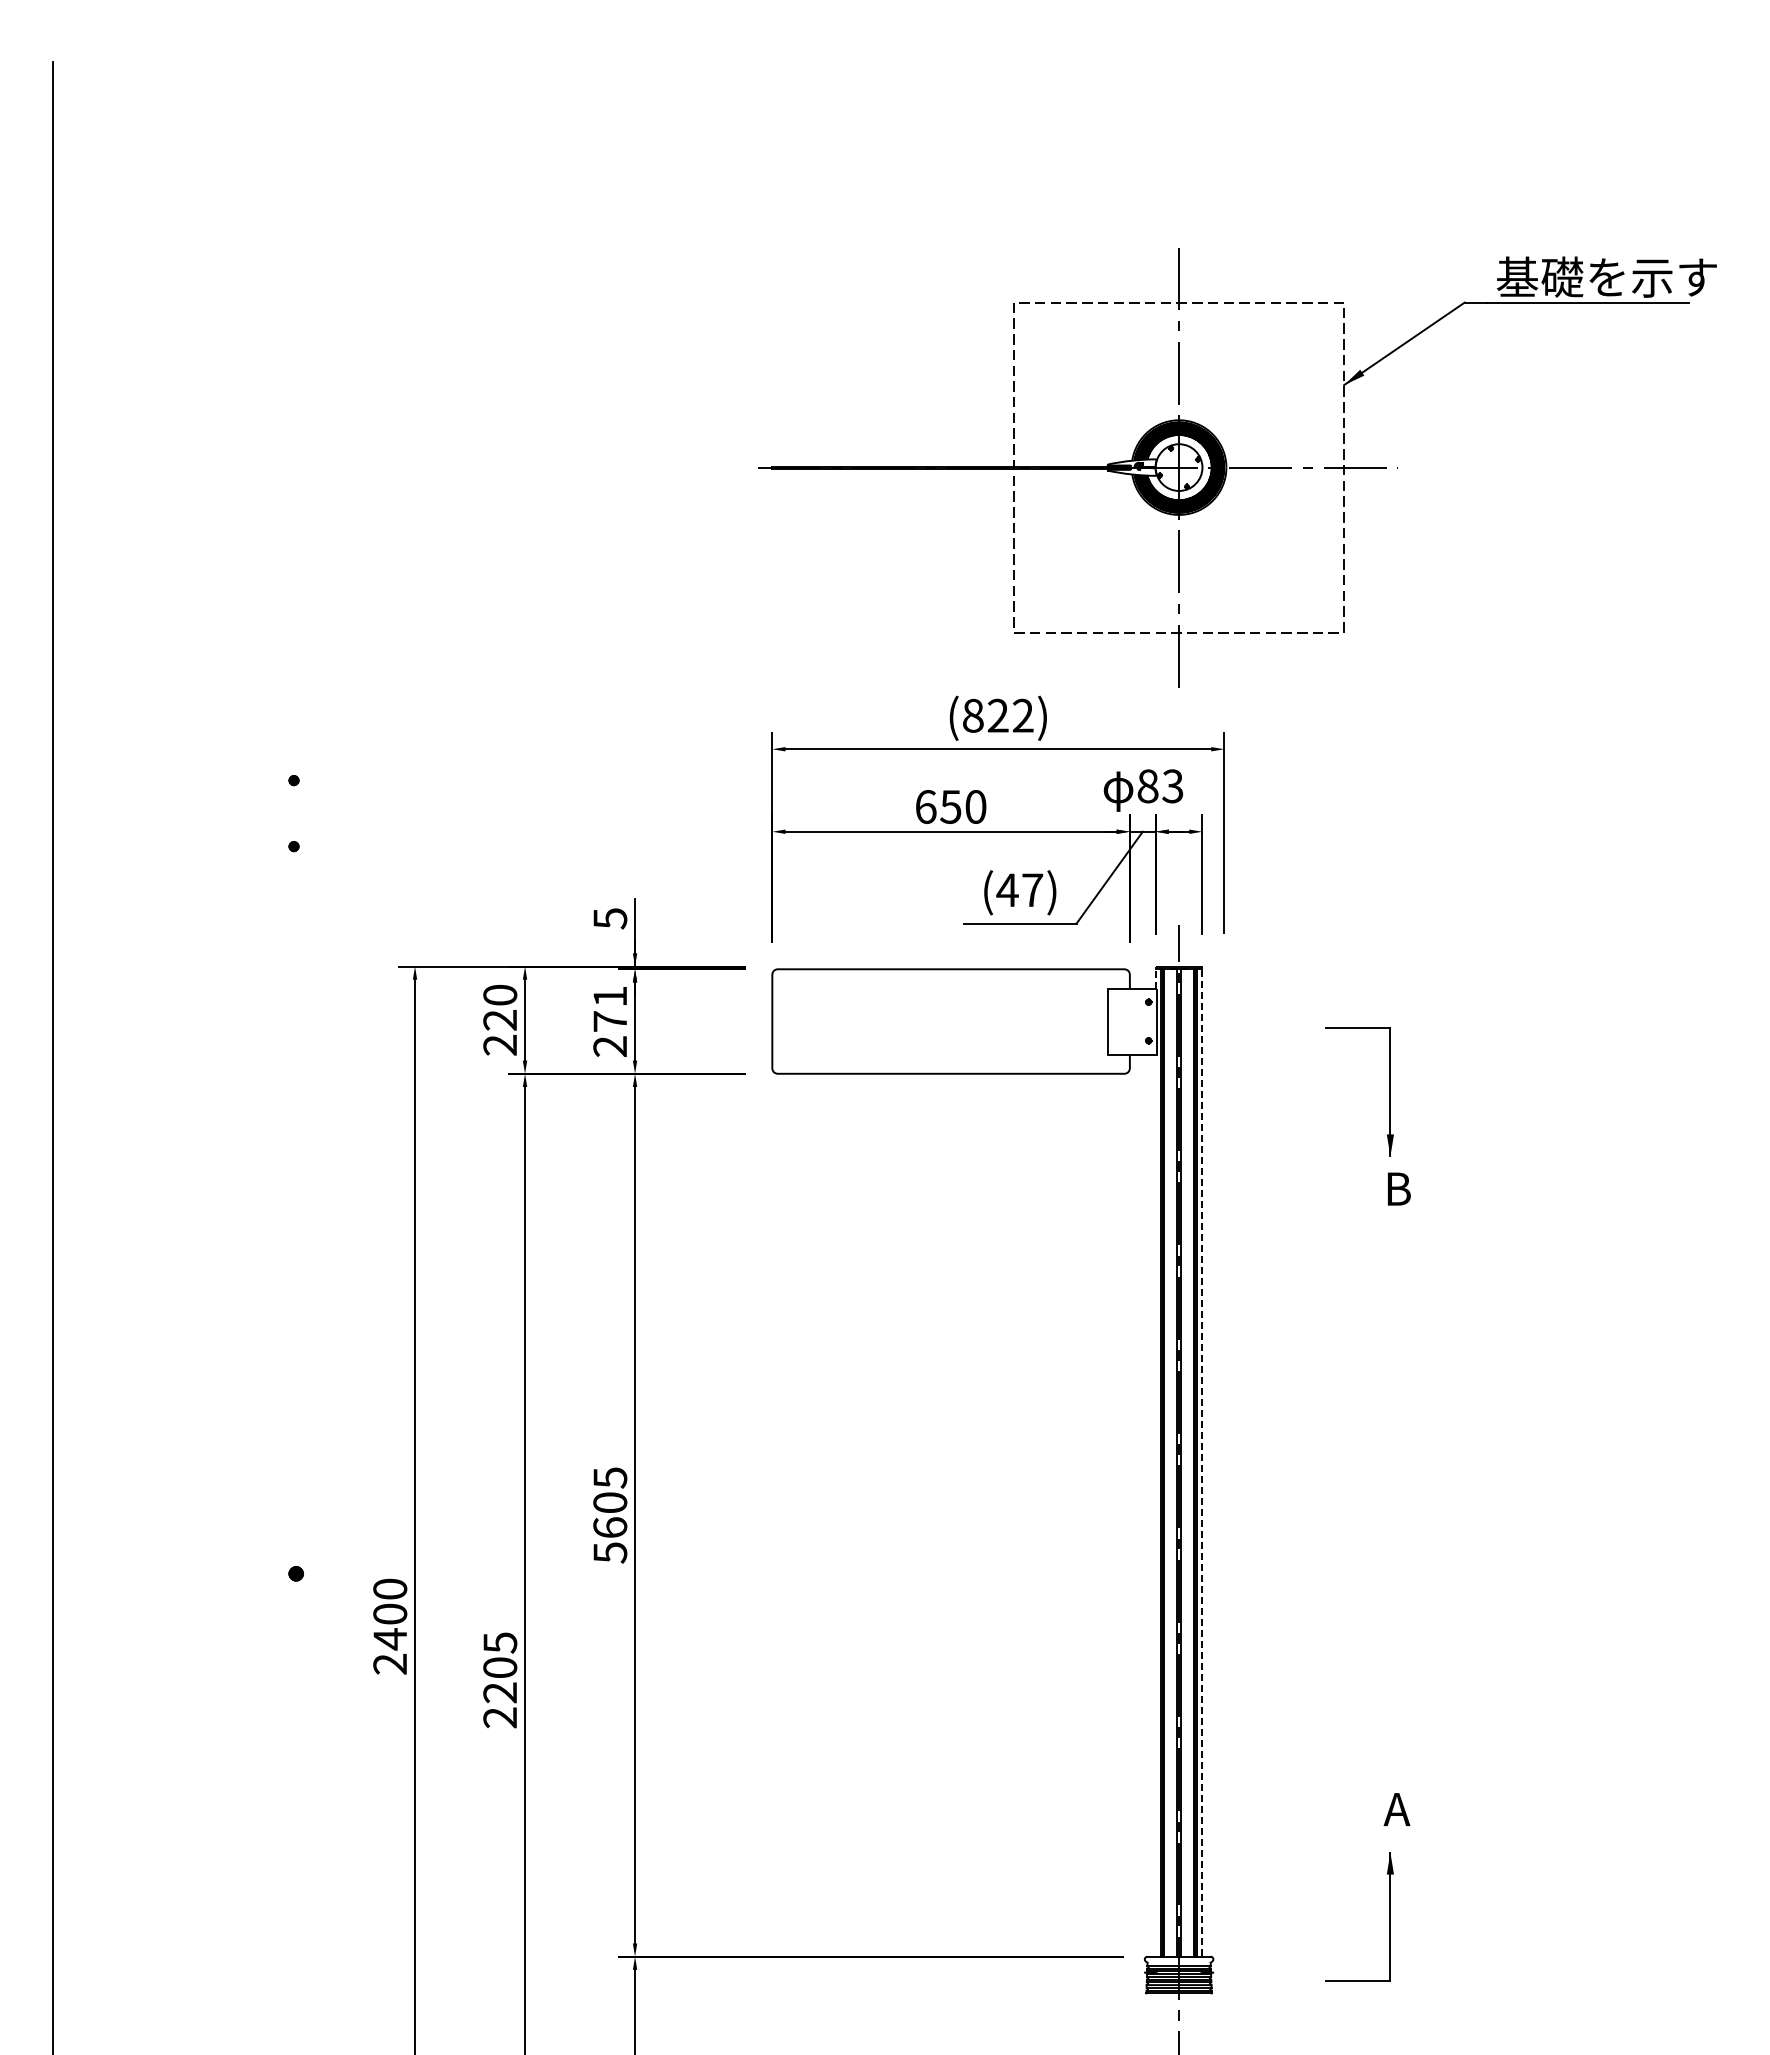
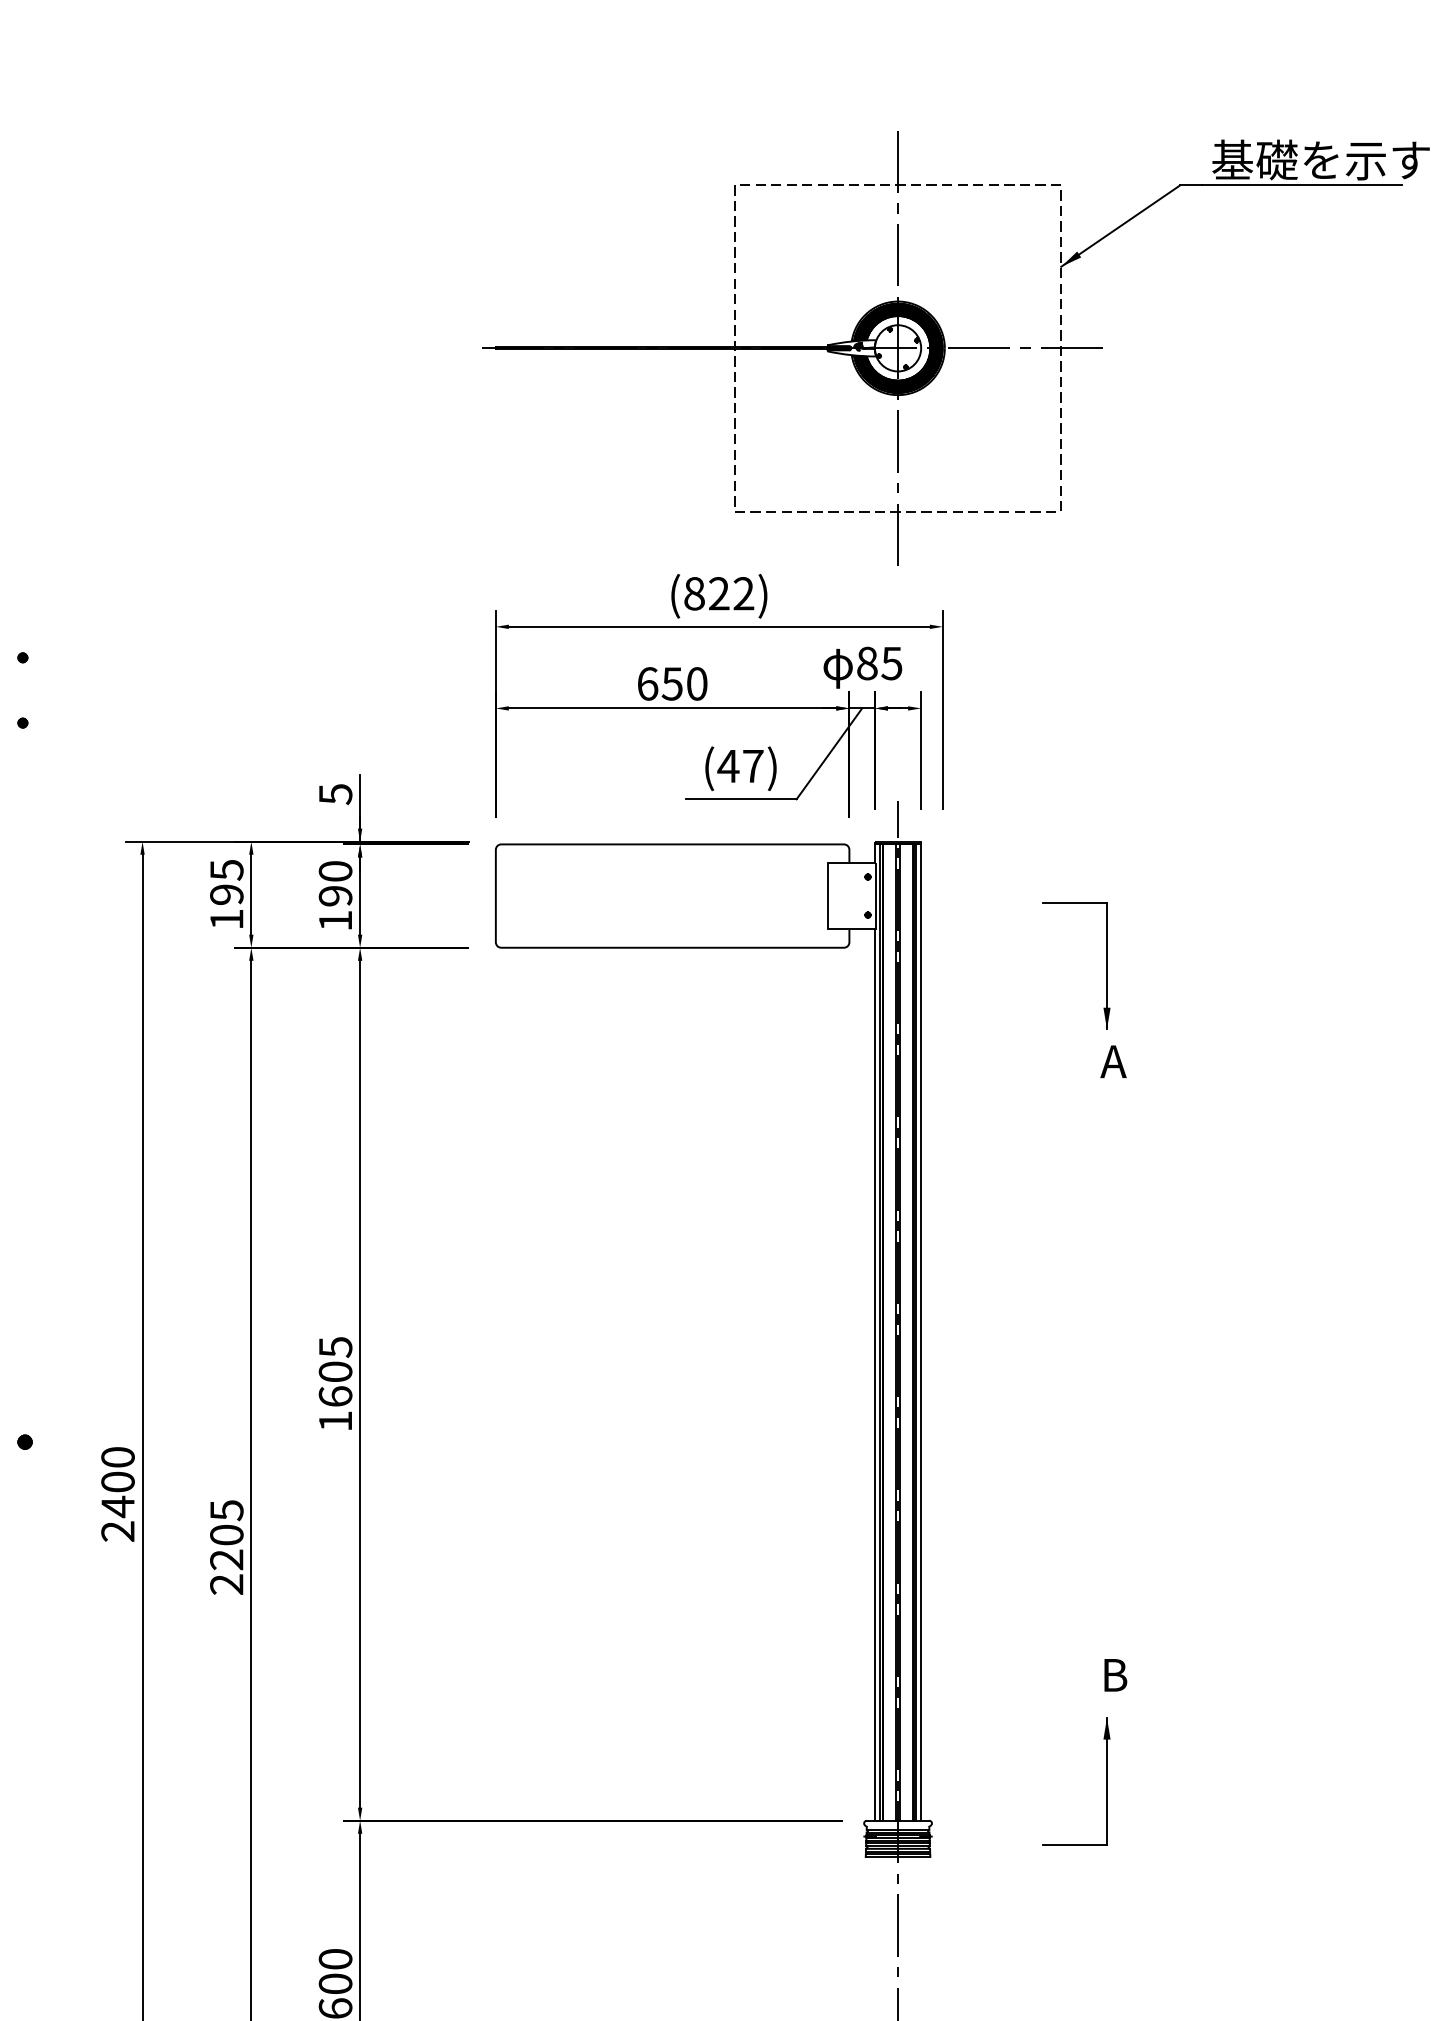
text: (1172, 786) -> (891, 663), 83 -> 85
text: (500, 1019) -> (227, 894), 220 -> 195
text: (610, 1021) -> (335, 896), 271 -> 190
text: (1396, 1188) -> (1113, 1061), B -> A
line: (1202, 1429) -> (921, 1299), dashed -> solid
line: (1155, 1505) -> (874, 1374), added
text: (610, 1552) -> (335, 1421), 5605 -> 1605
text: (1396, 1809) -> (1113, 1675), A -> B

